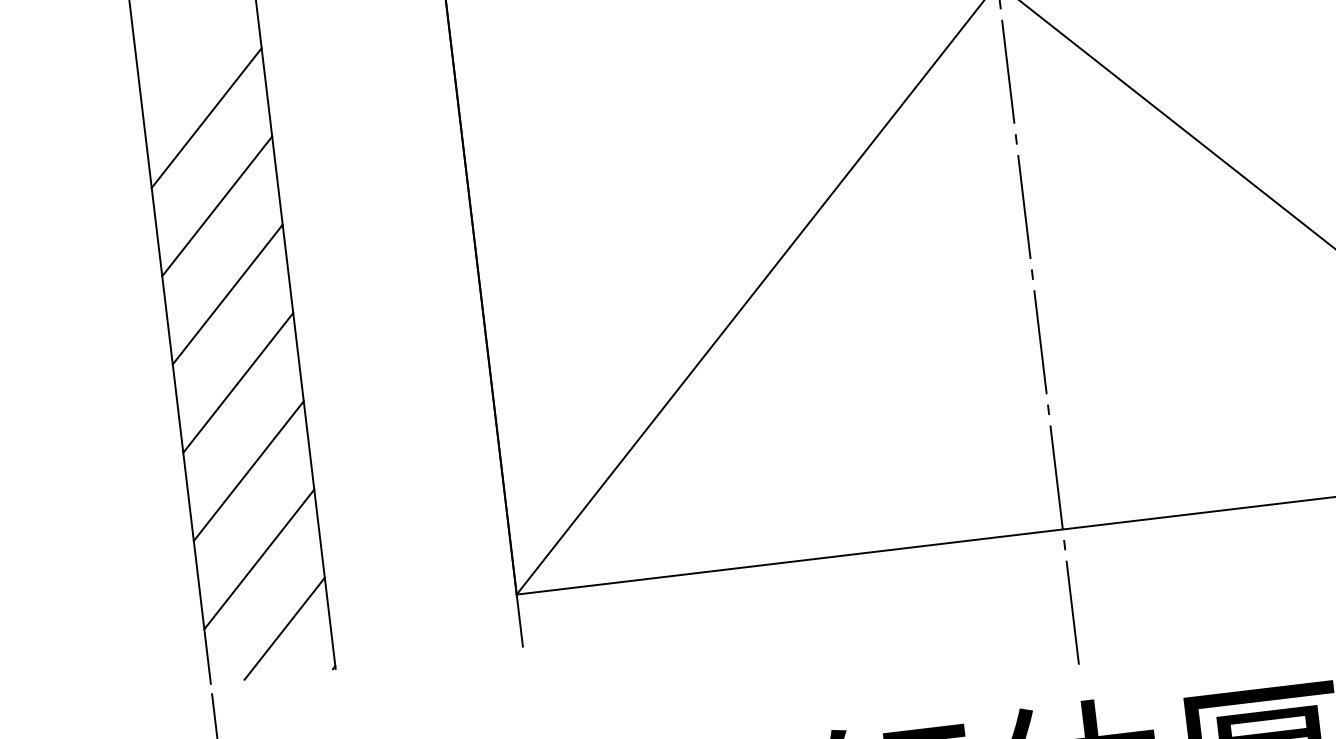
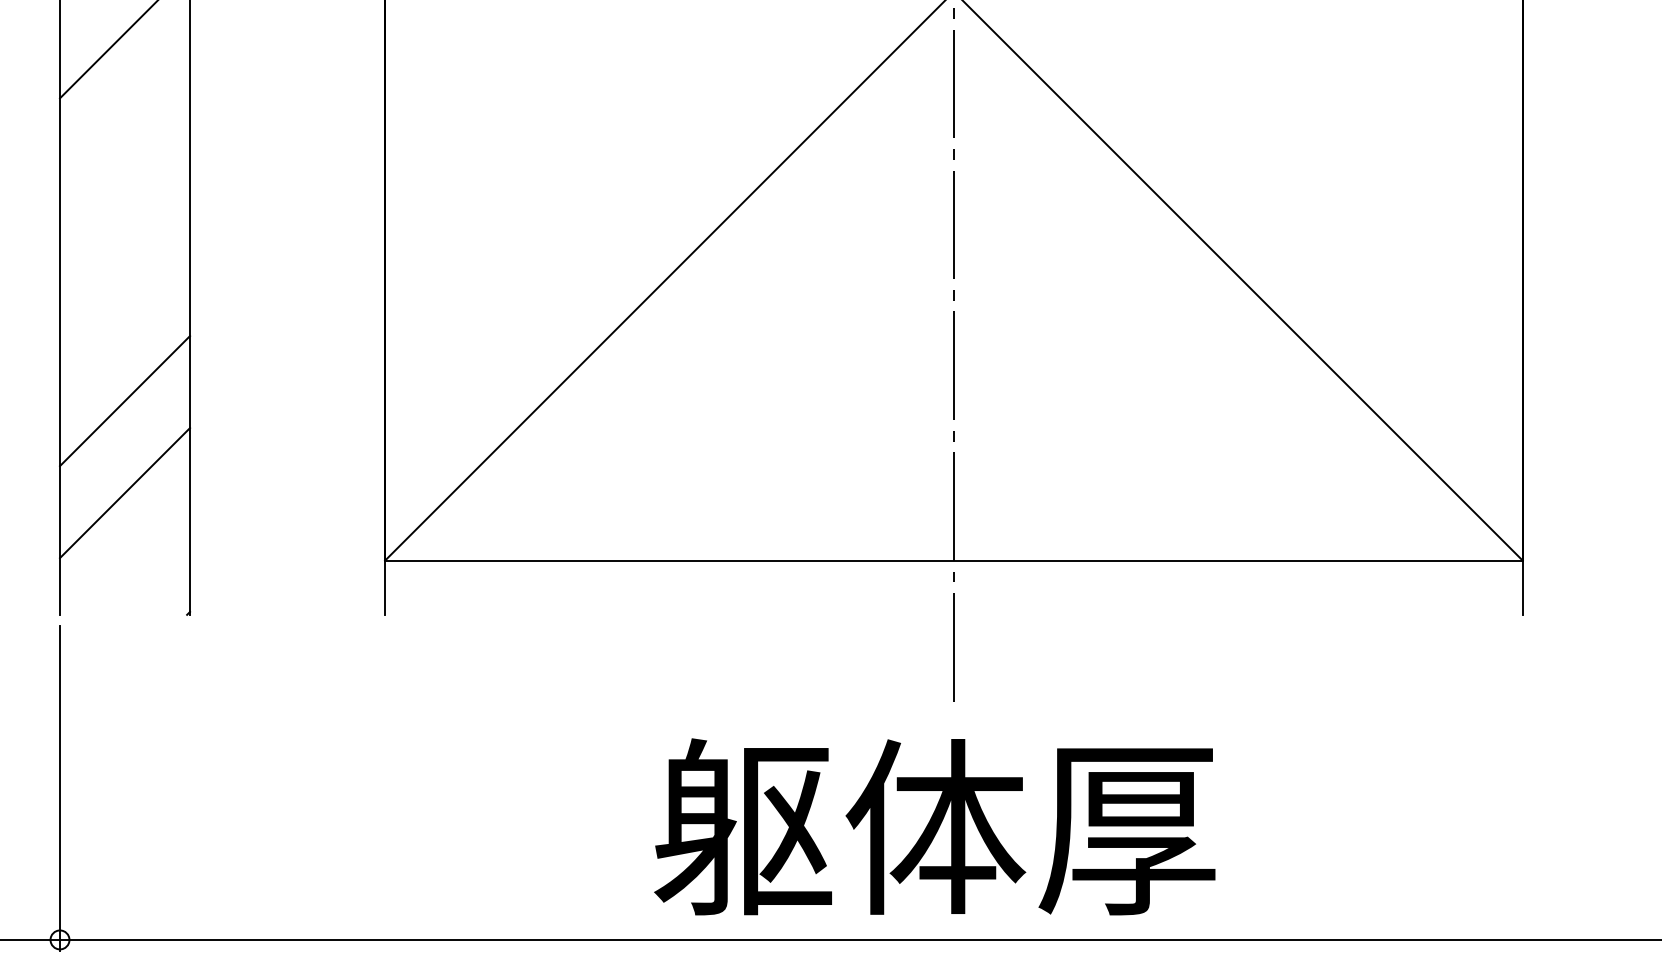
line: (217, 206) -> (125, 125), removed
line: (228, 294) -> (125, 217), removed
line: (238, 383) -> (125, 309), removed
line: (284, 627) -> (142, 566), removed

